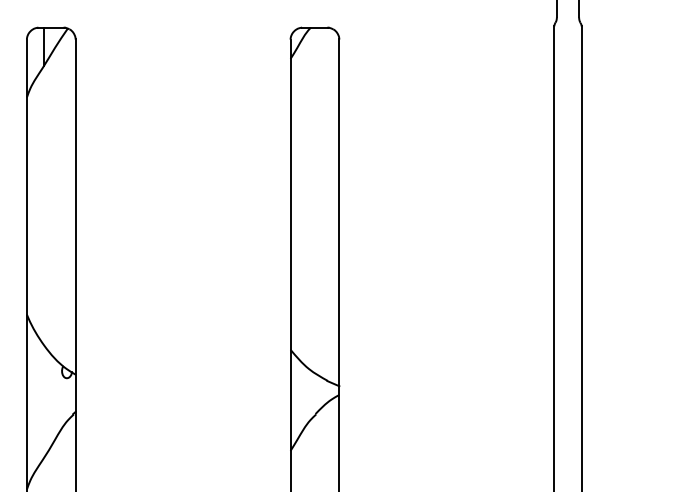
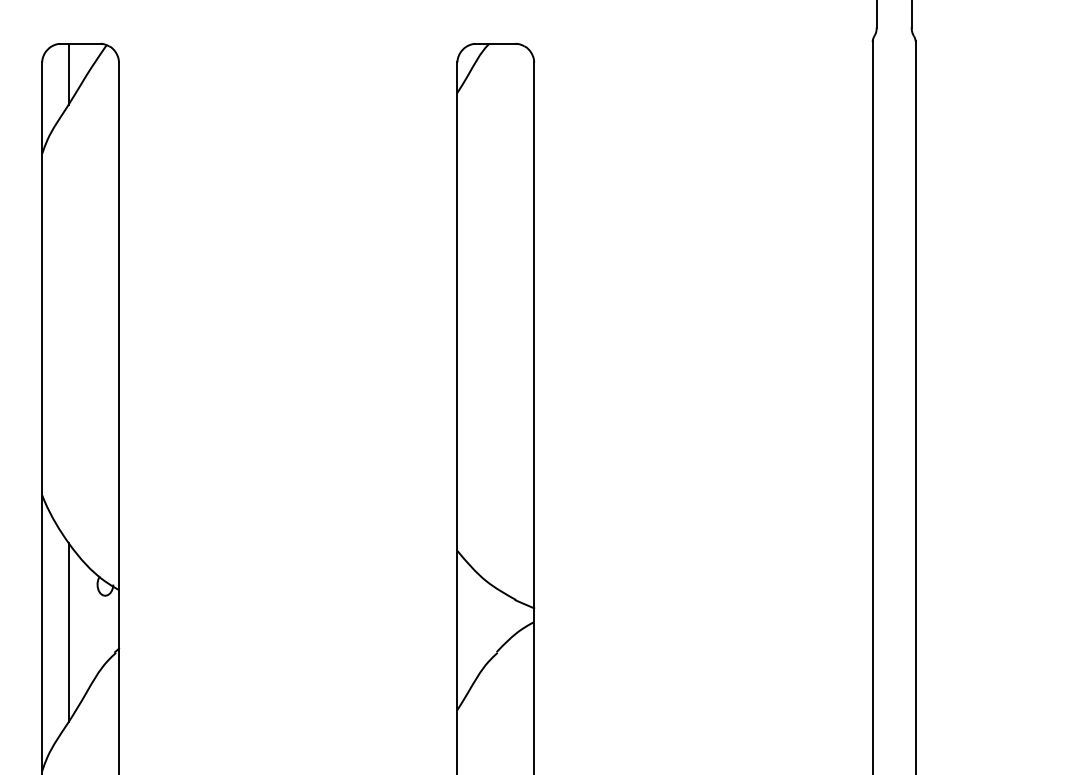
line: (43, 401) -> (68, 632), added

